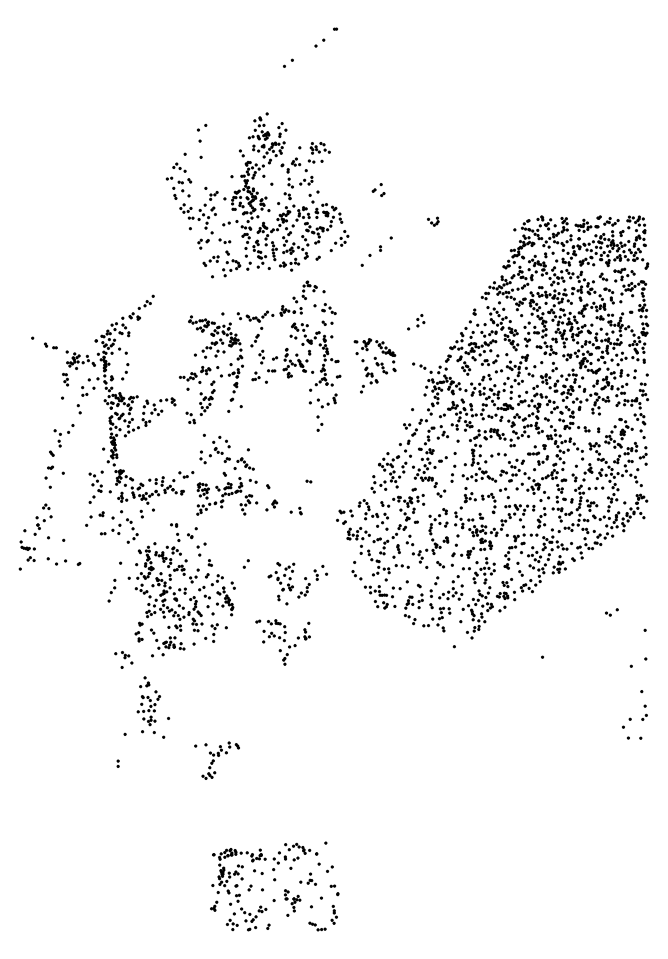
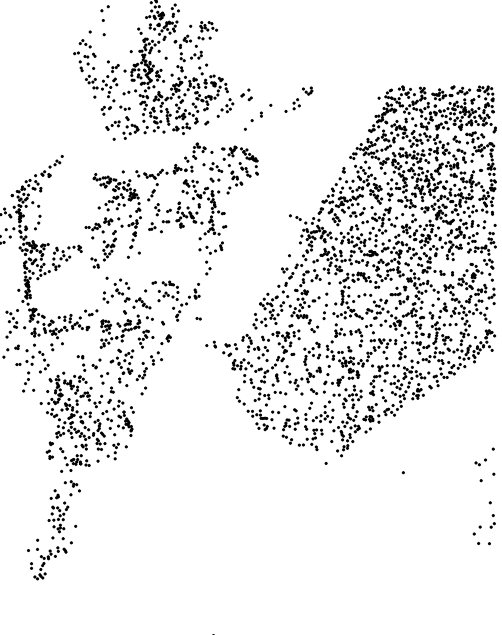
part: (378, 189) -> (246, 94), moved
part: (416, 322) -> (292, 105), moved
part: (374, 365) -> (239, 169), moved
part: (295, 510) -> (210, 344), moved
part: (297, 583) -> (136, 367), moved
part: (111, 590) -> (25, 381), moved
part: (611, 612) -> (480, 462), moved
part: (282, 642) -> (175, 301), moved
part: (123, 659) -> (72, 487), moved
part: (216, 760) -> (46, 563), moved

